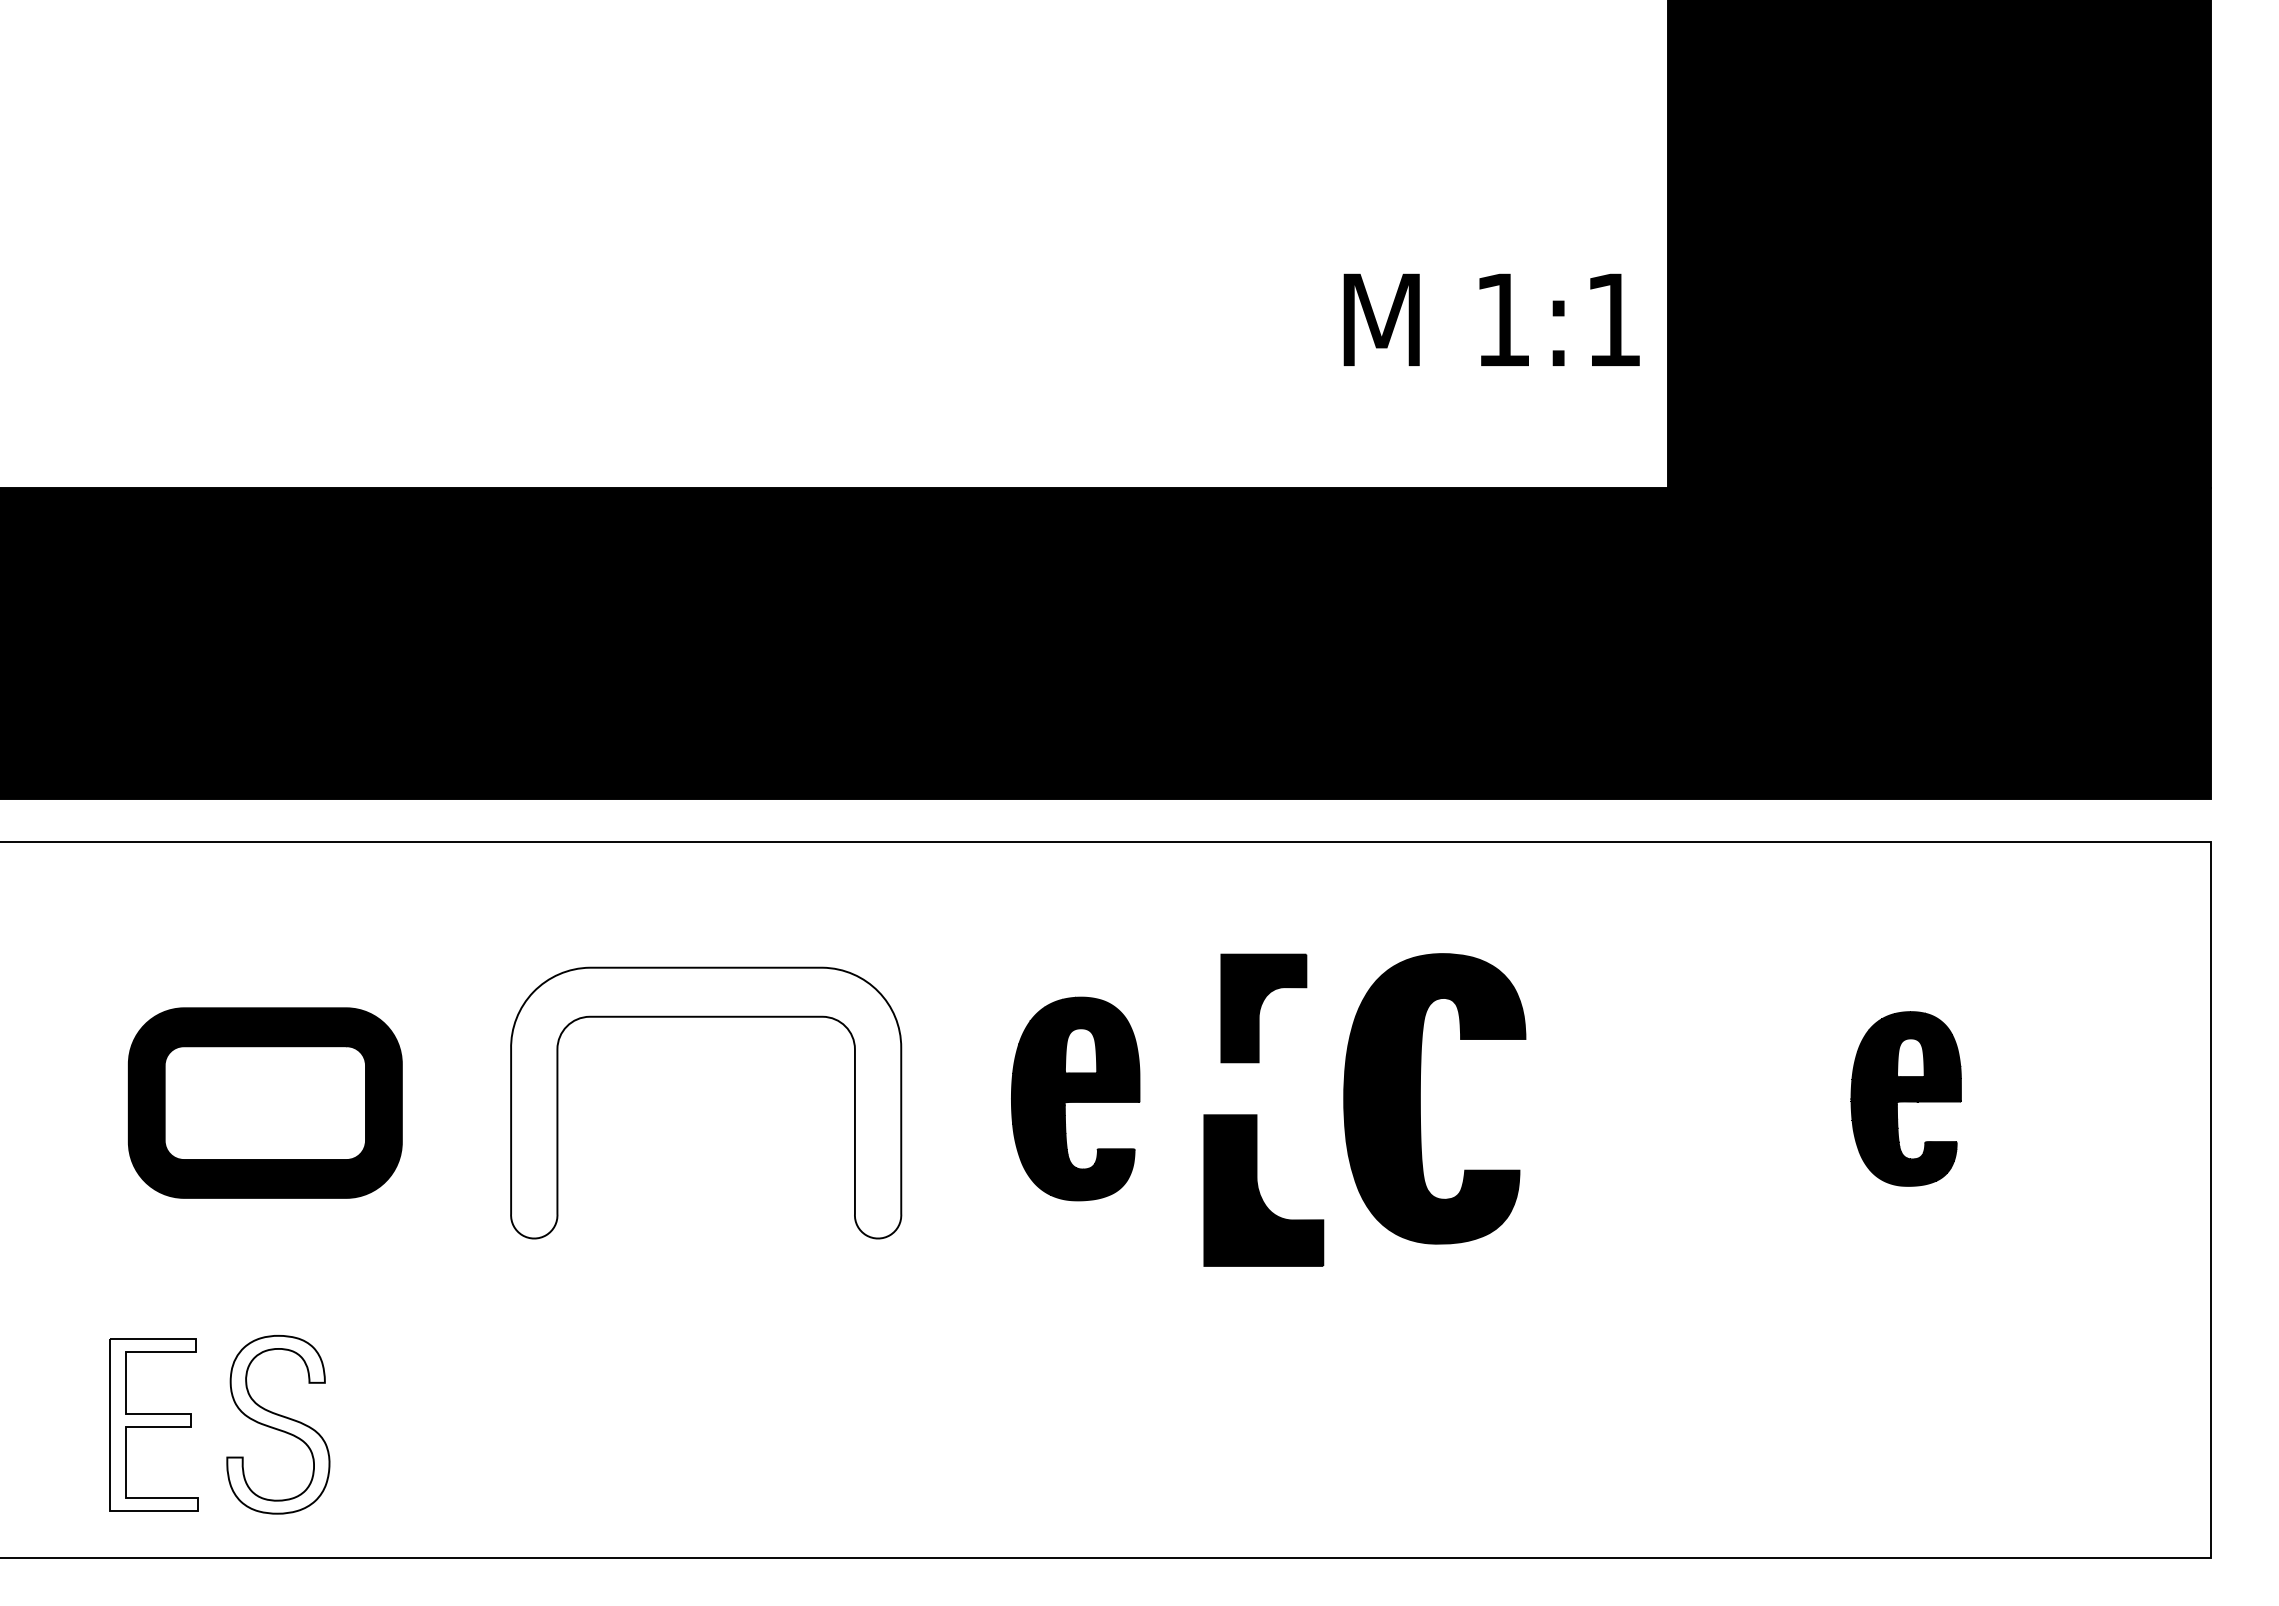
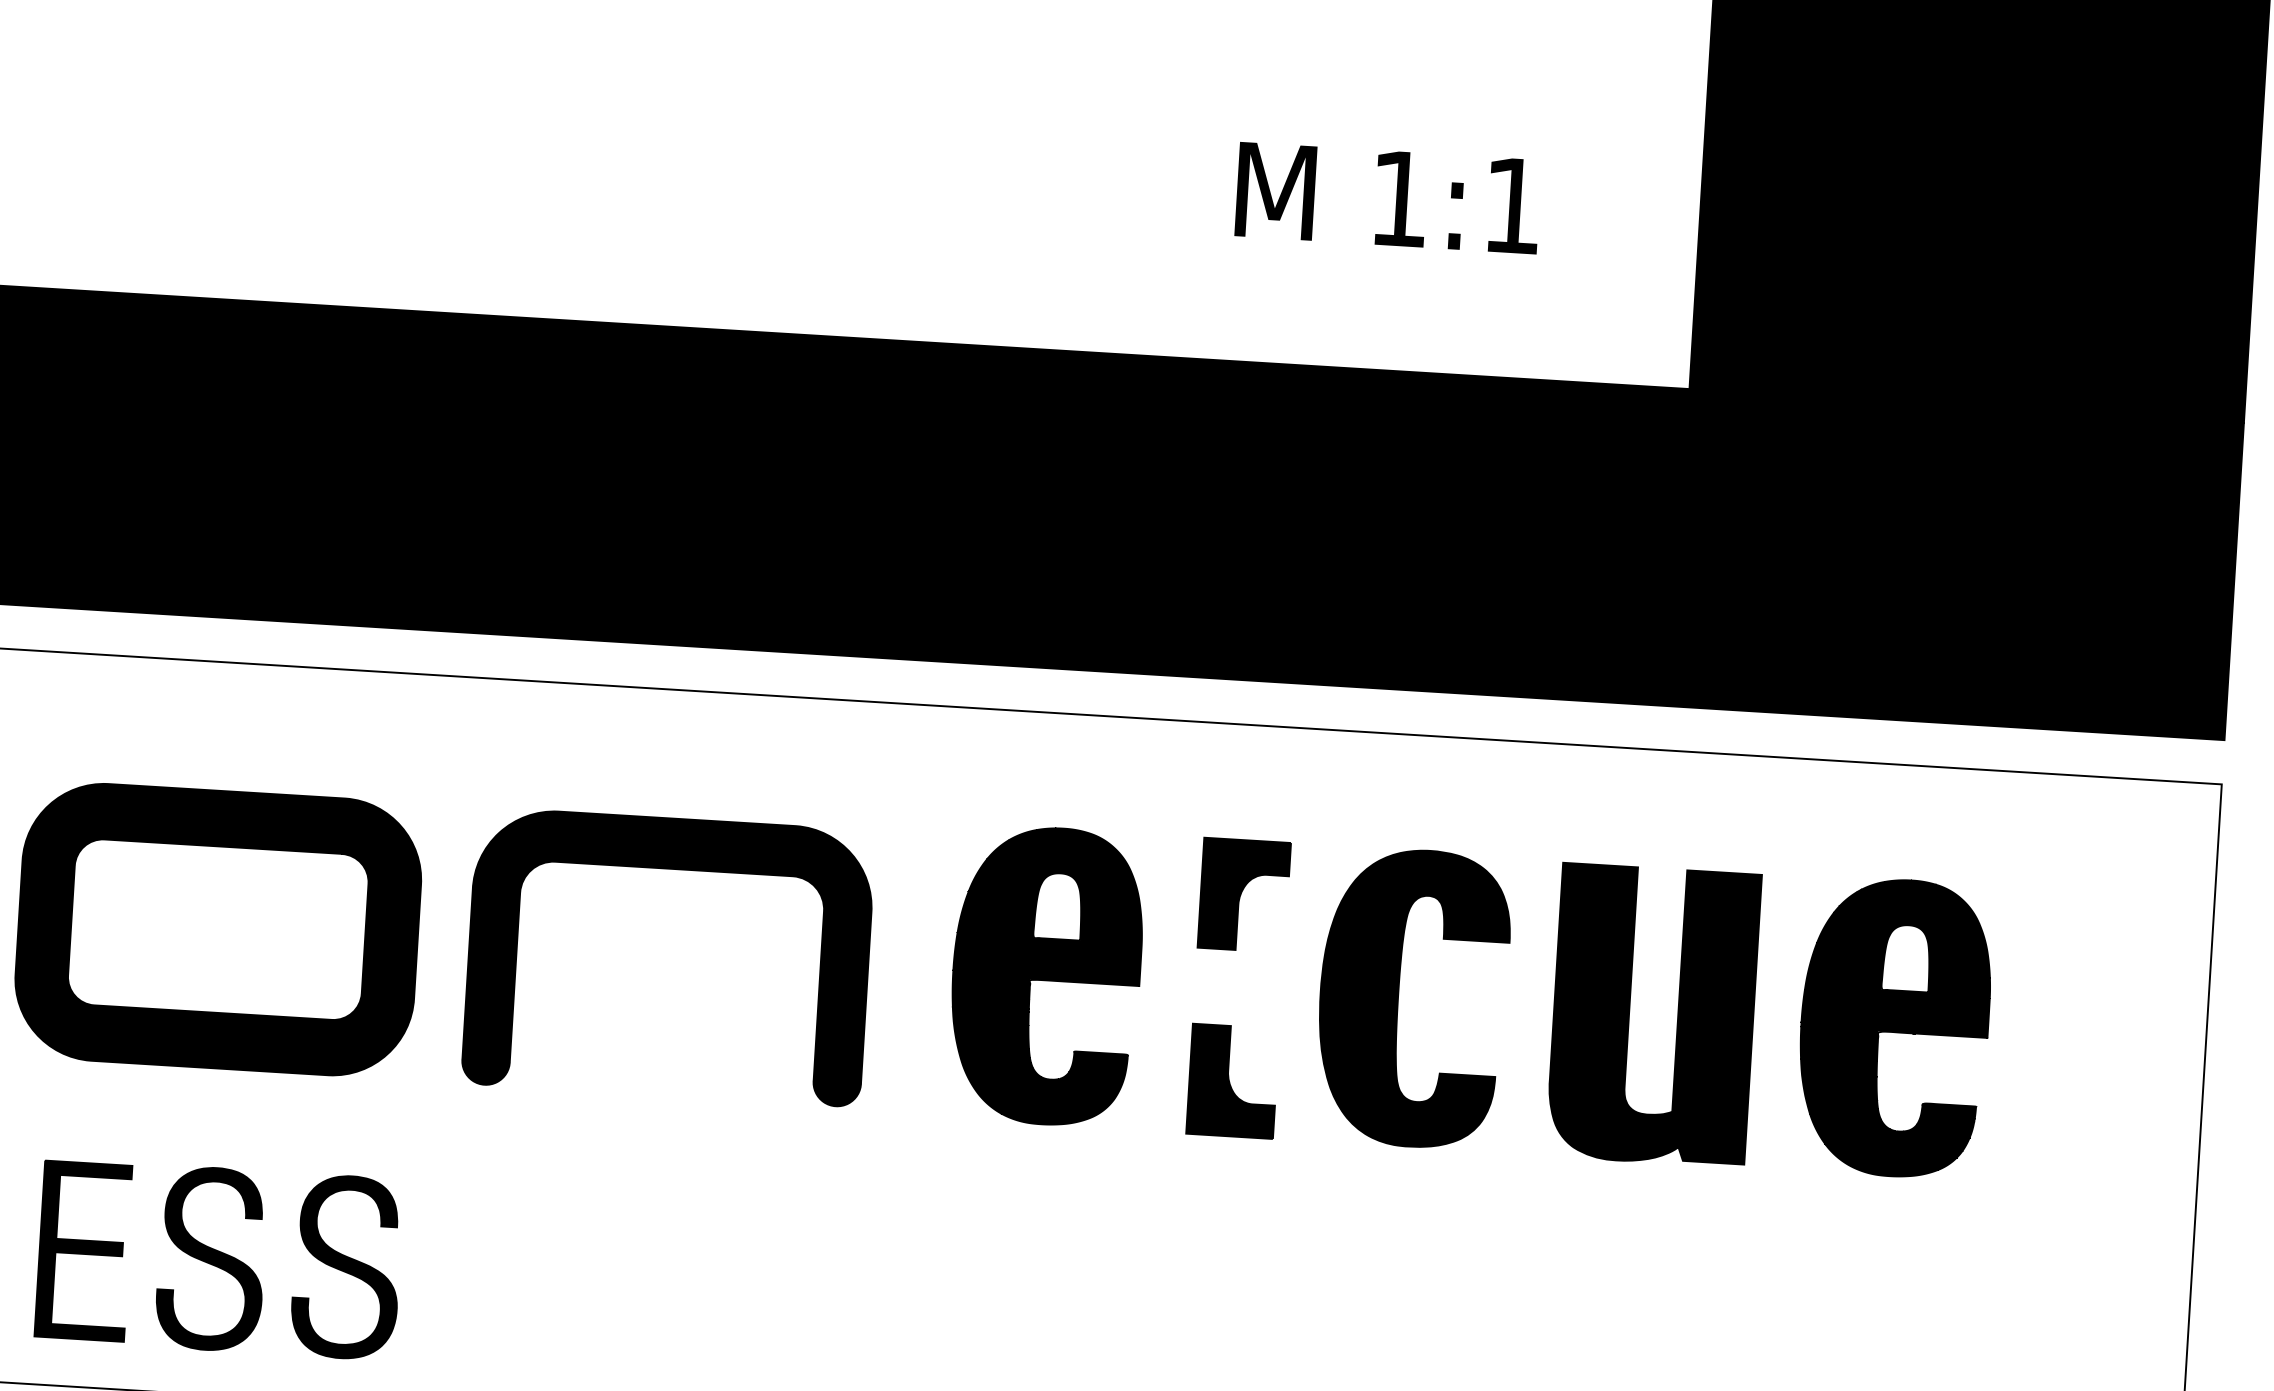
text: (1491, 319) -> (1388, 197), moved
part: (1075, 1098) -> (1046, 975), size x1.43
part: (1906, 1098) -> (1895, 1027), size x1.67
part: (1647, 1100) -> (1630, 1013), added
part: (265, 1102) -> (218, 929), size x1.43
fill: (706, 1102) -> (669, 956), added
part: (1263, 1190) -> (1232, 1081), size x0.71
fill: (153, 1424) -> (84, 1250), added
fill: (278, 1424) -> (211, 1258), added
part: (410, 1424) -> (346, 1266), added

